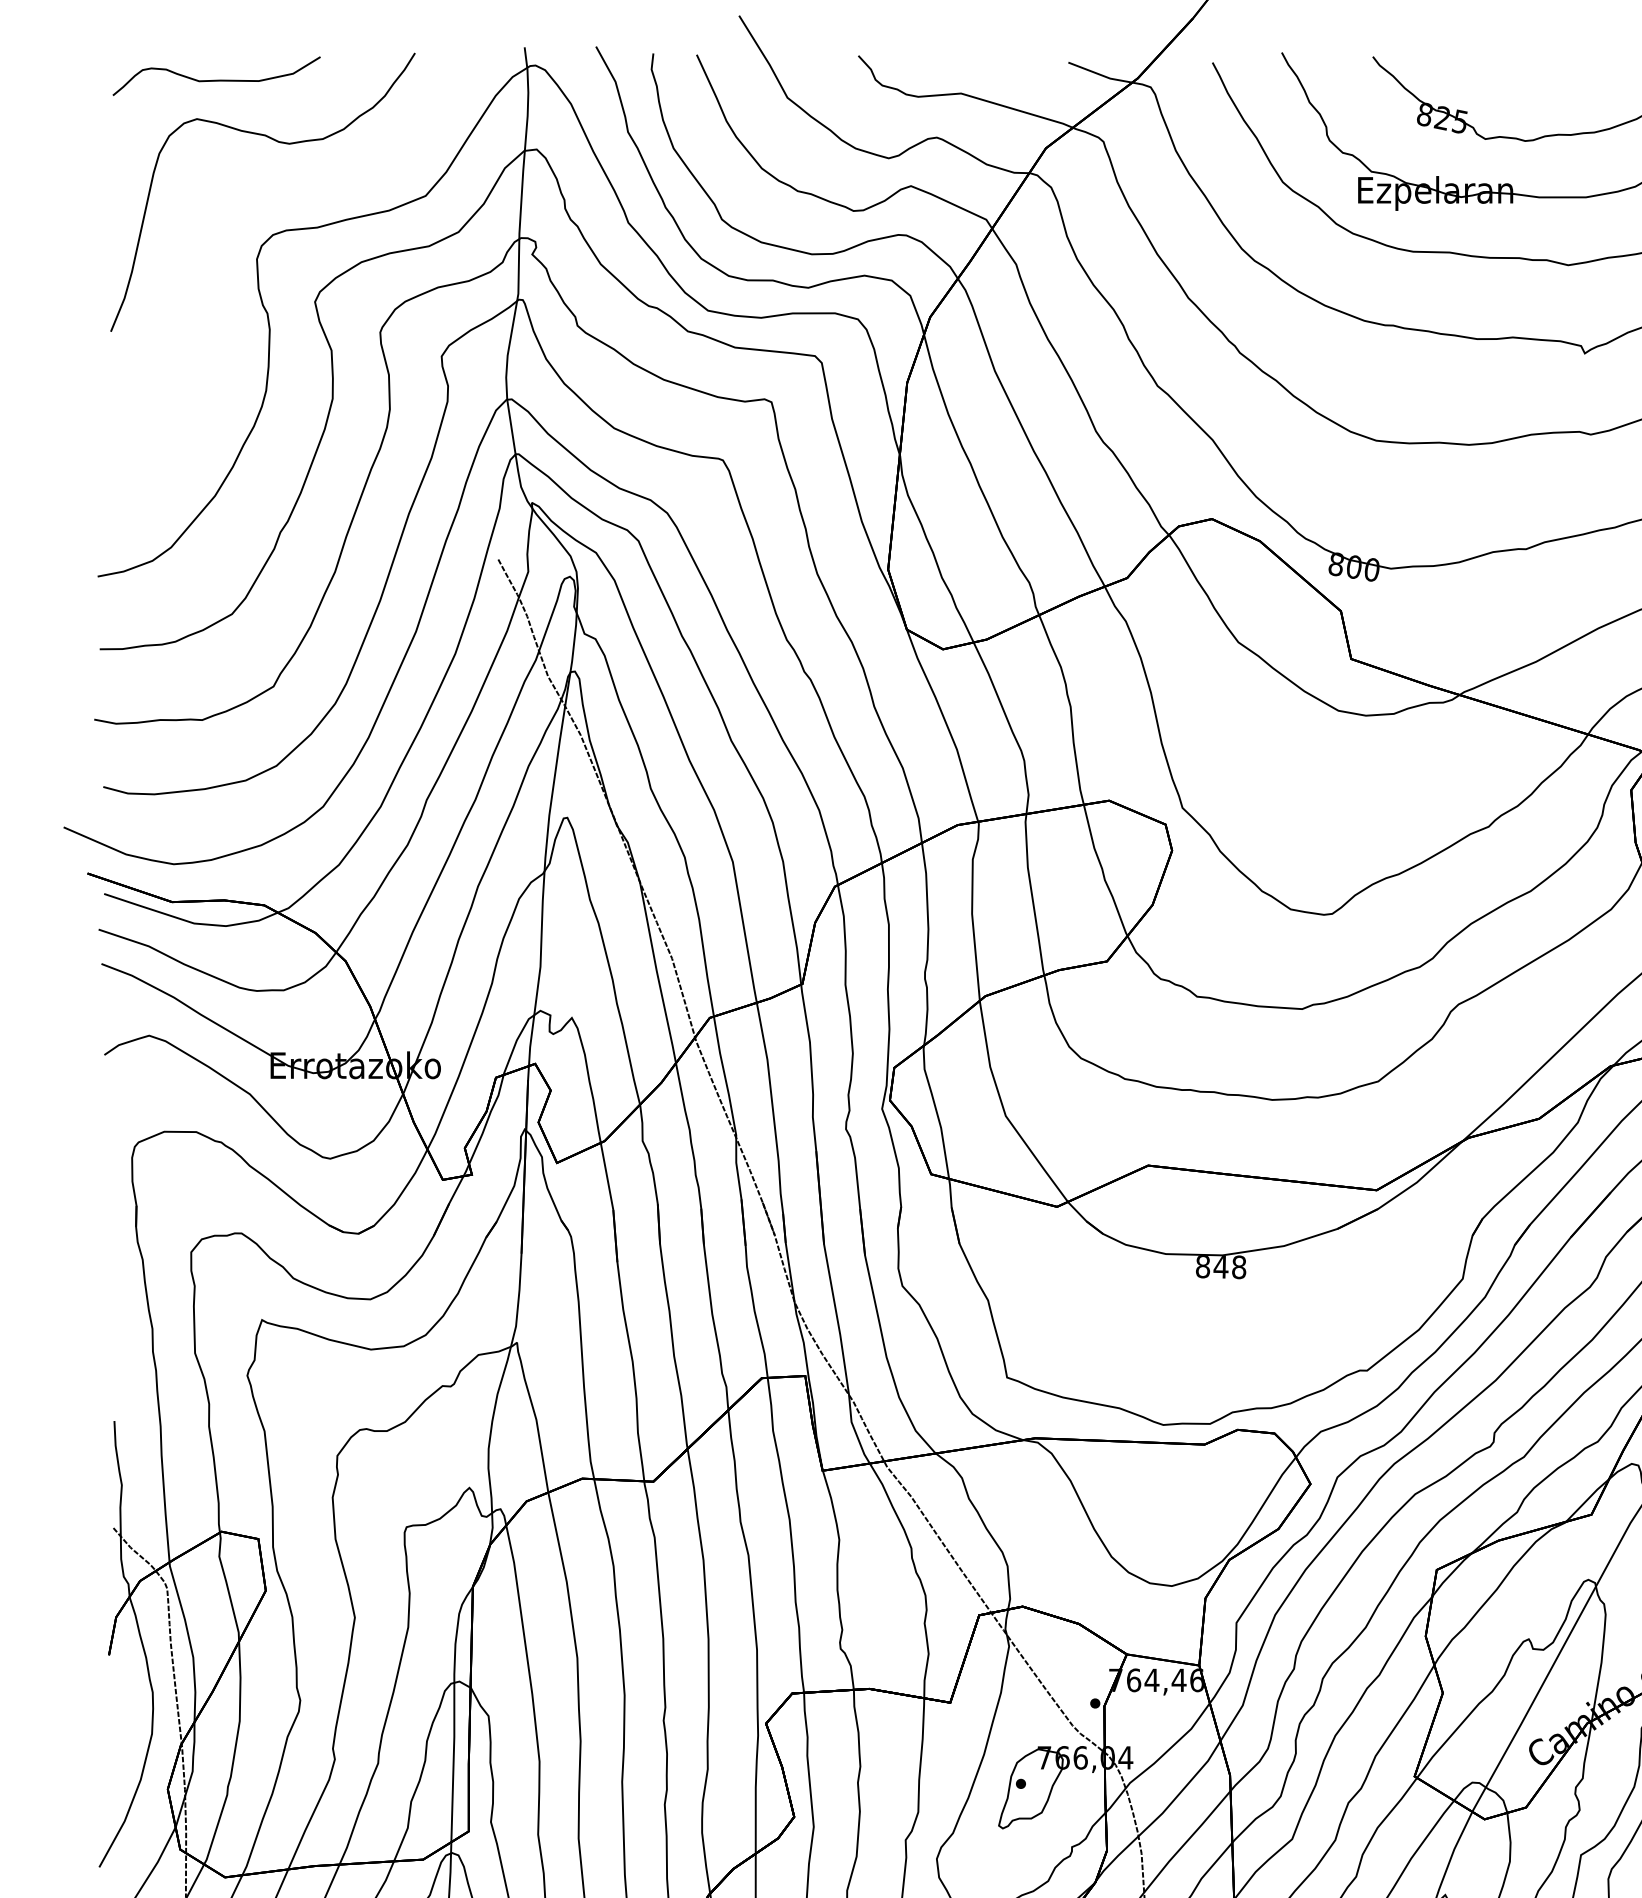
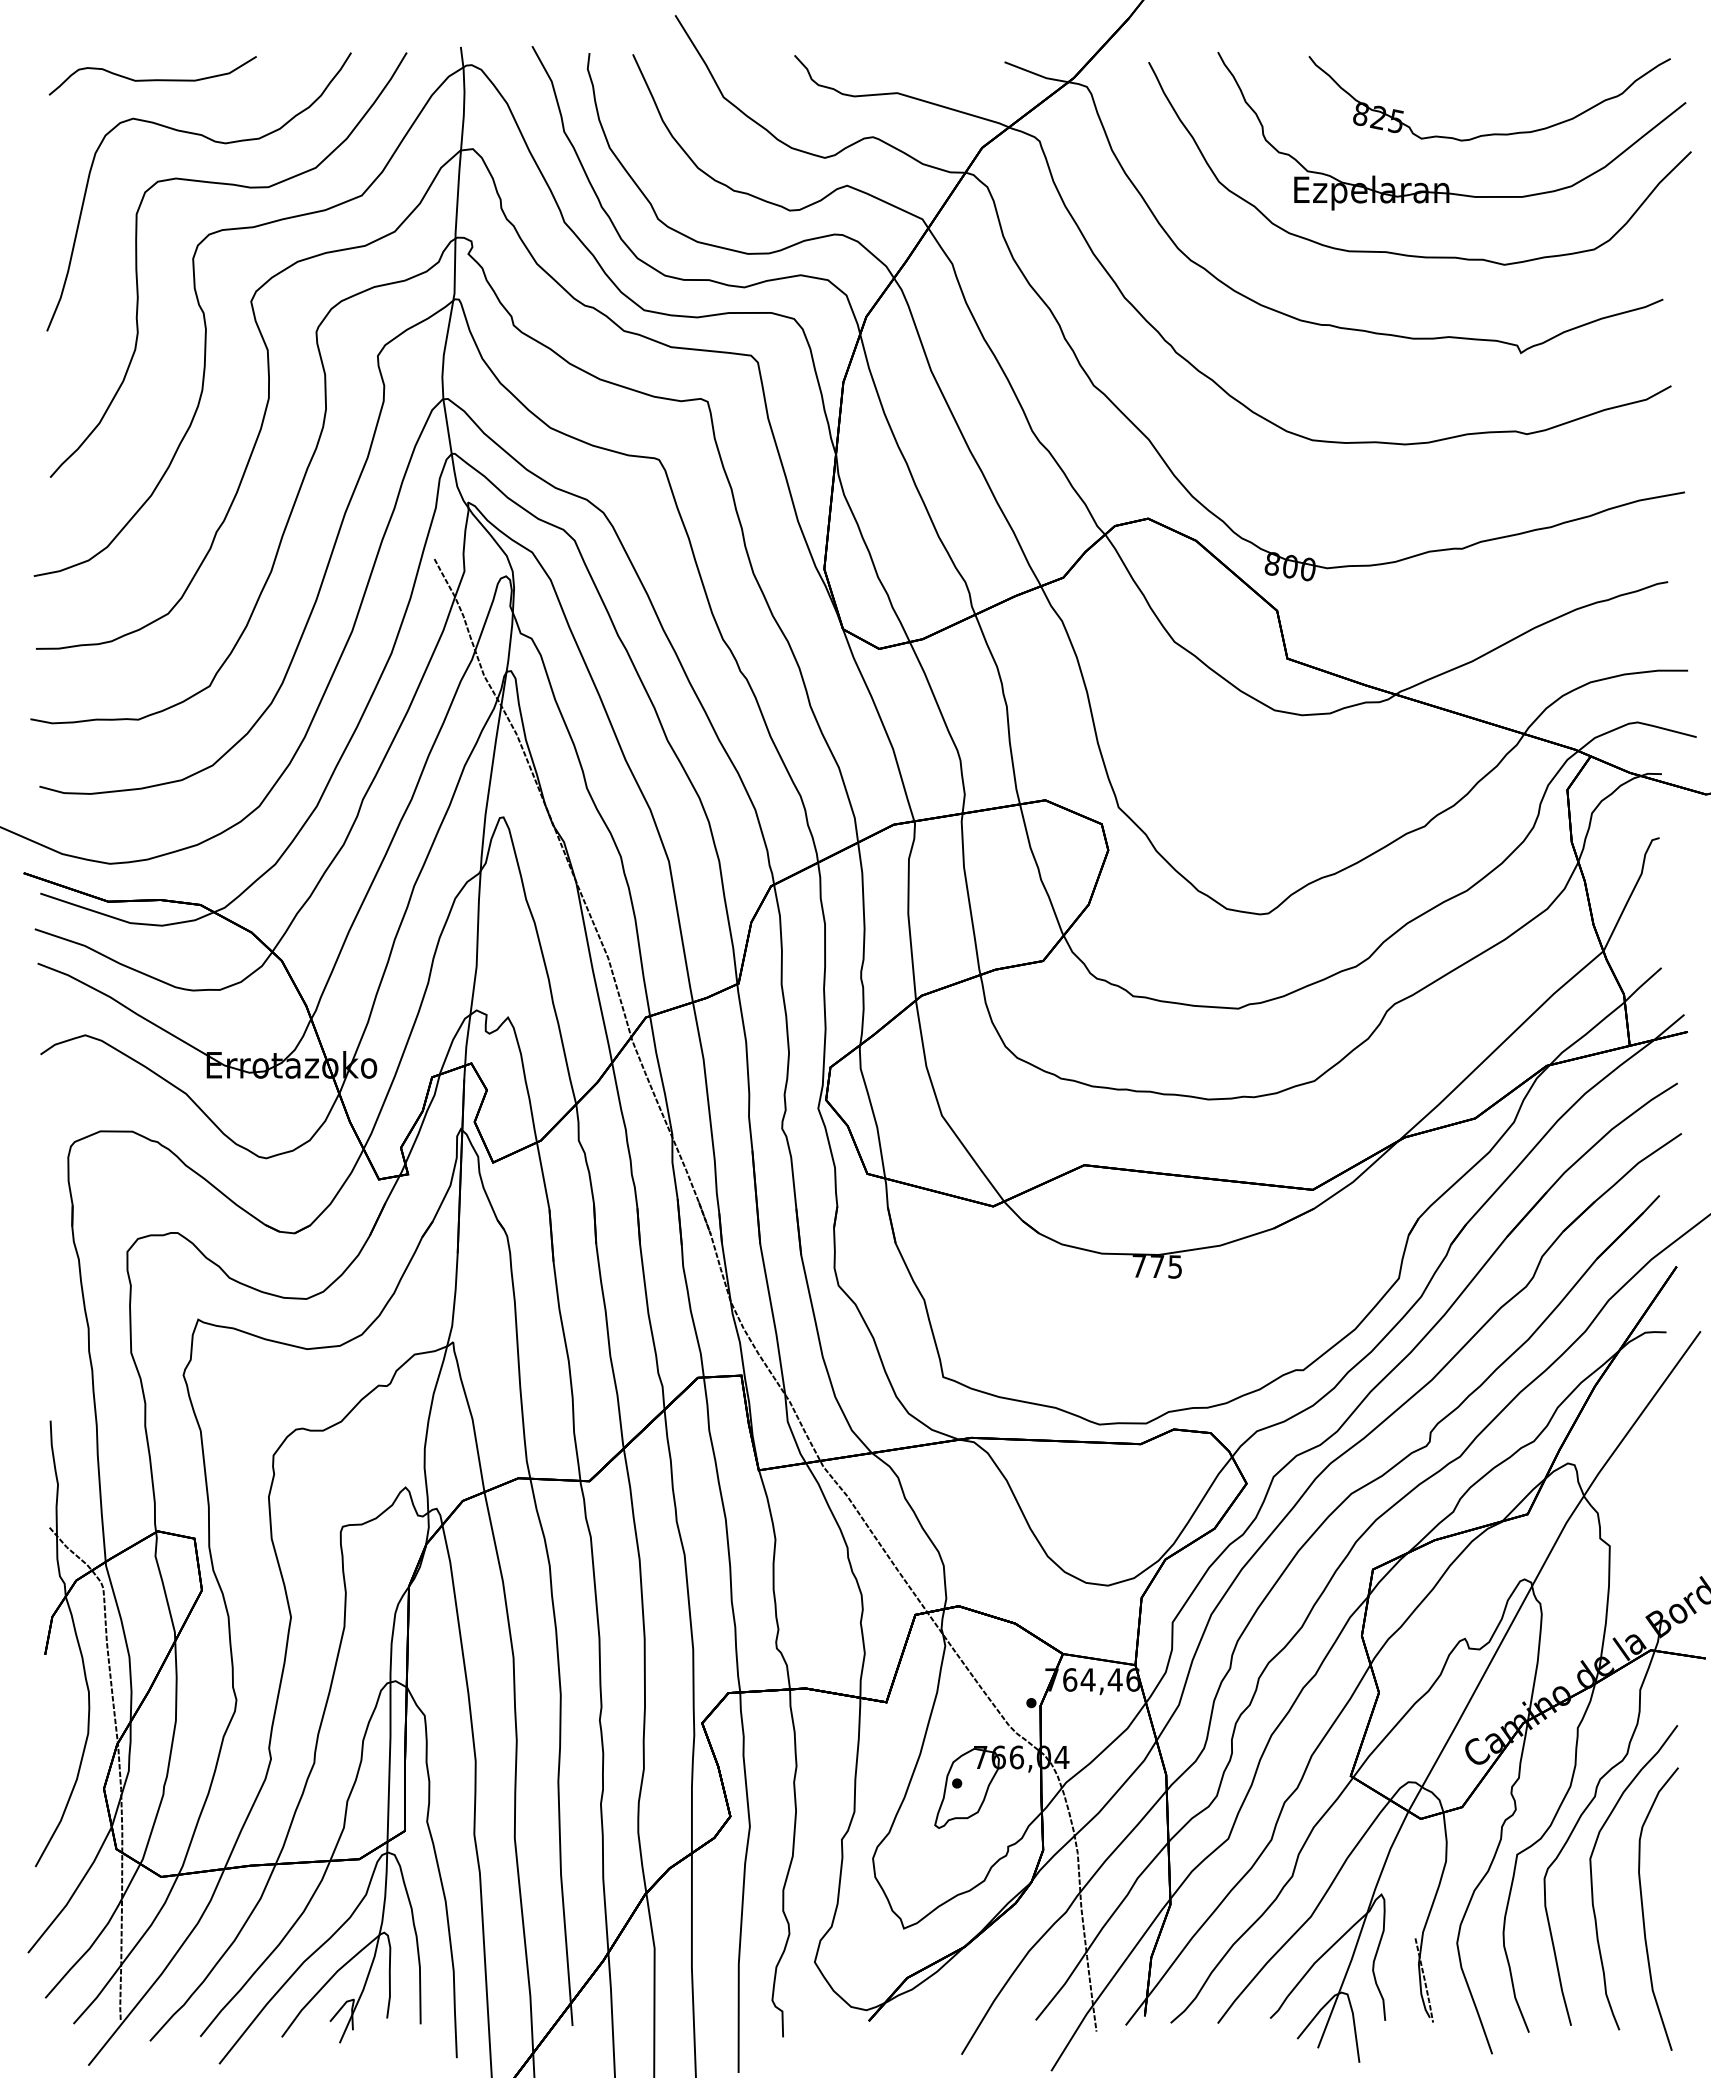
curve: (306, 187) -> (242, 187), added
text: (1221, 1266) -> (1157, 1266), 848 -> 775

